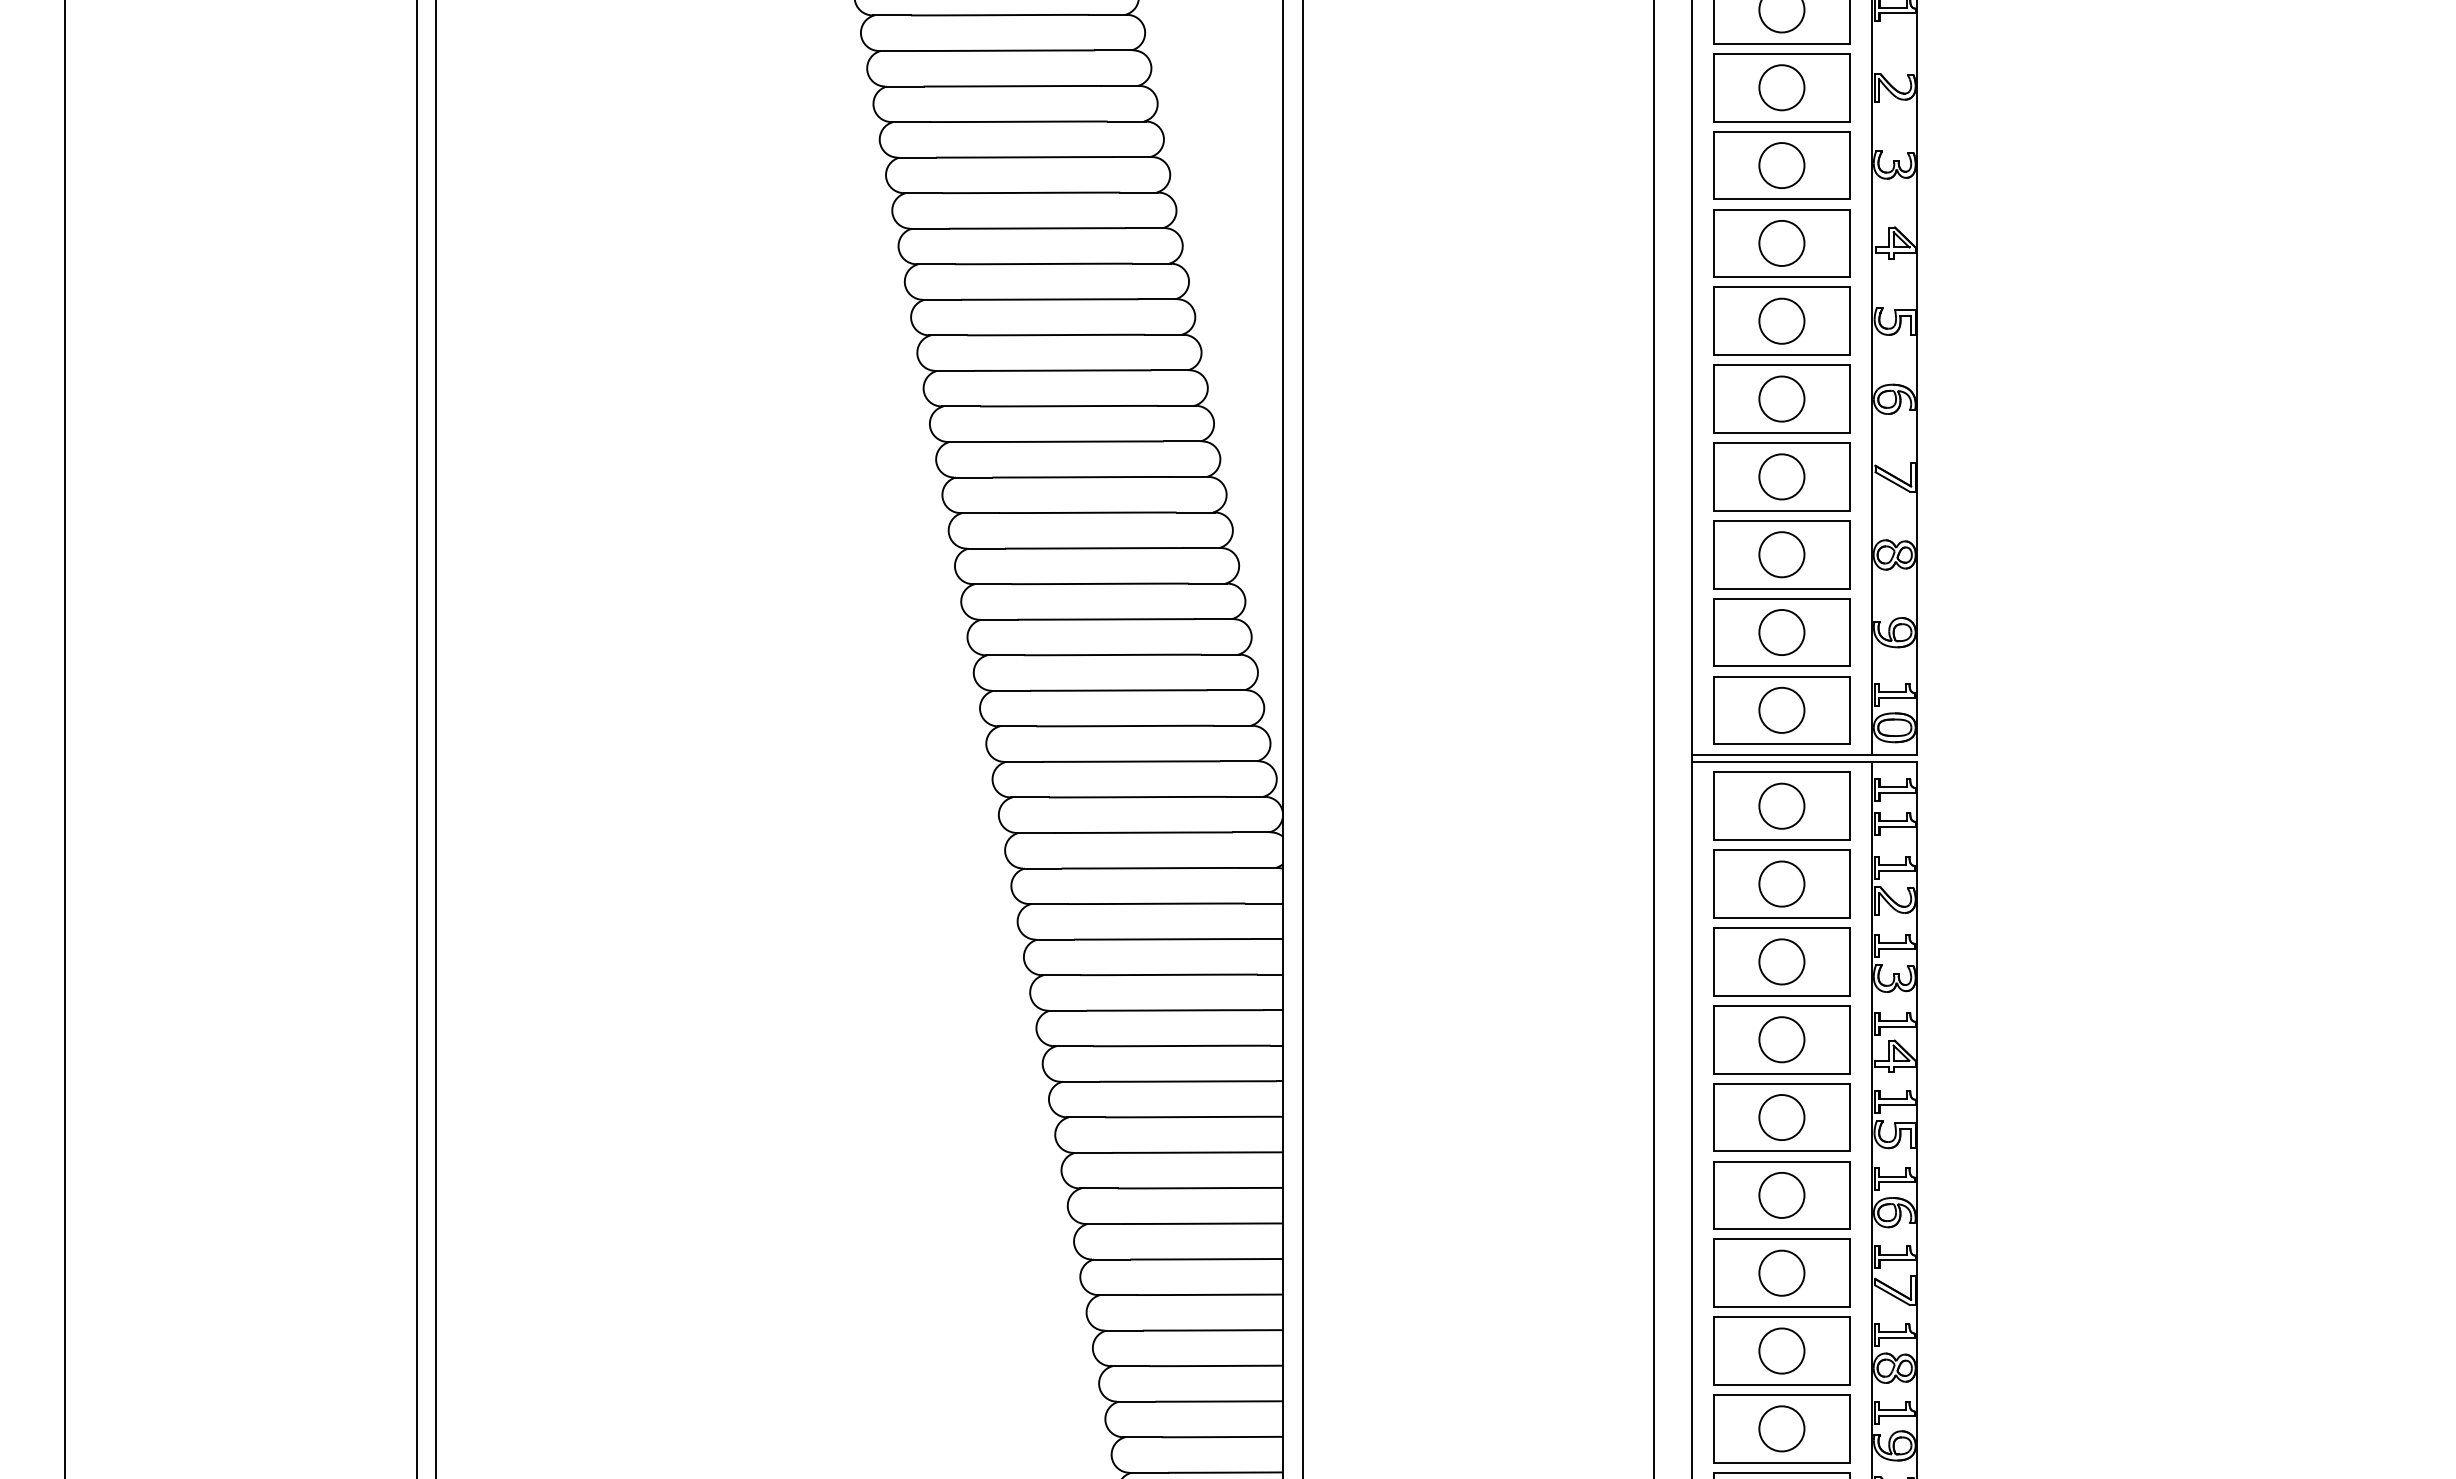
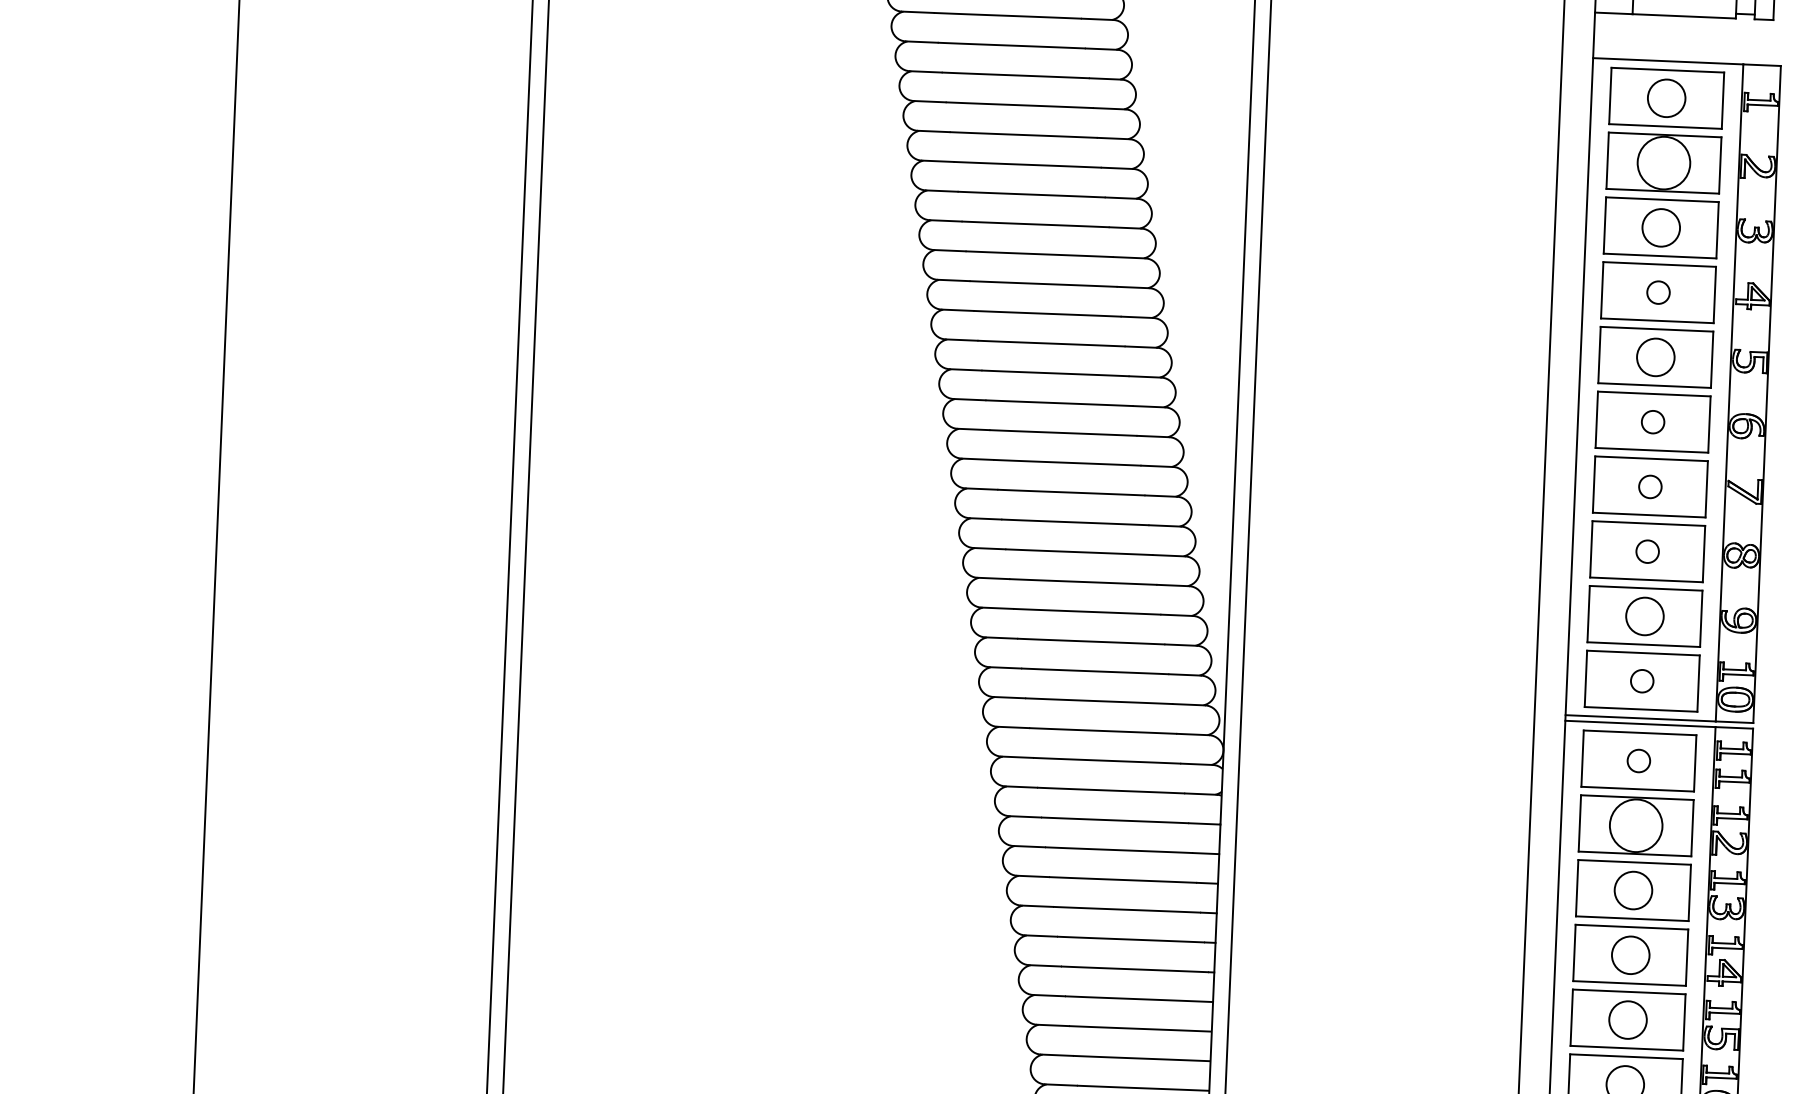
circle: (1781, 87) -> (1663, 162), size x1.4
circle: (1781, 242) -> (1658, 291), size x0.6
circle: (1781, 398) -> (1652, 421), size x0.6
circle: (1781, 476) -> (1650, 486), size x0.6
circle: (1781, 554) -> (1647, 551), size x0.6
circle: (1781, 709) -> (1641, 680), size x0.6
circle: (1781, 805) -> (1638, 760), size x0.6
circle: (1781, 883) -> (1635, 825), size x1.4

